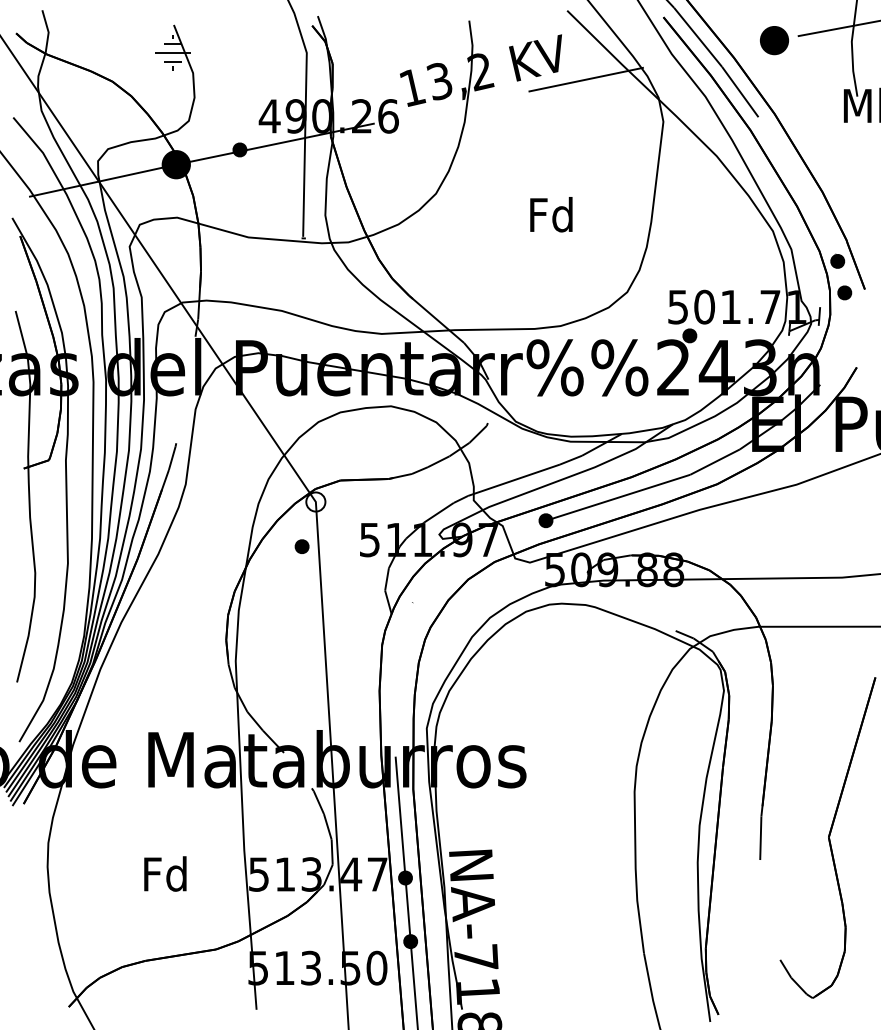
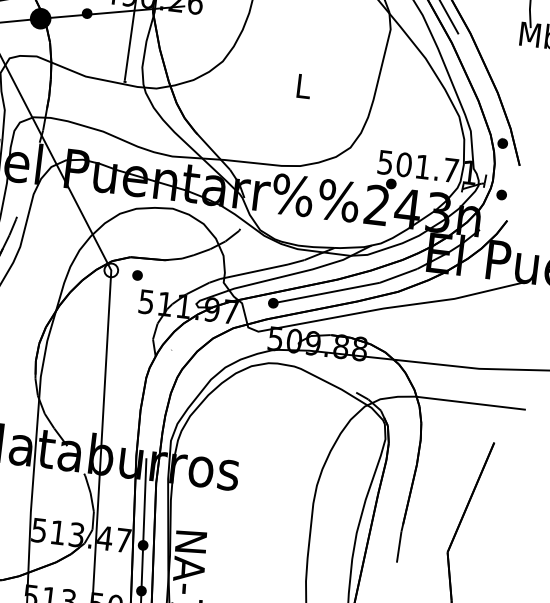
text: (551, 214) -> (303, 85), Fd -> L
part: (844, 292) -> (501, 194), moved
part: (301, 546) -> (137, 275), moved

